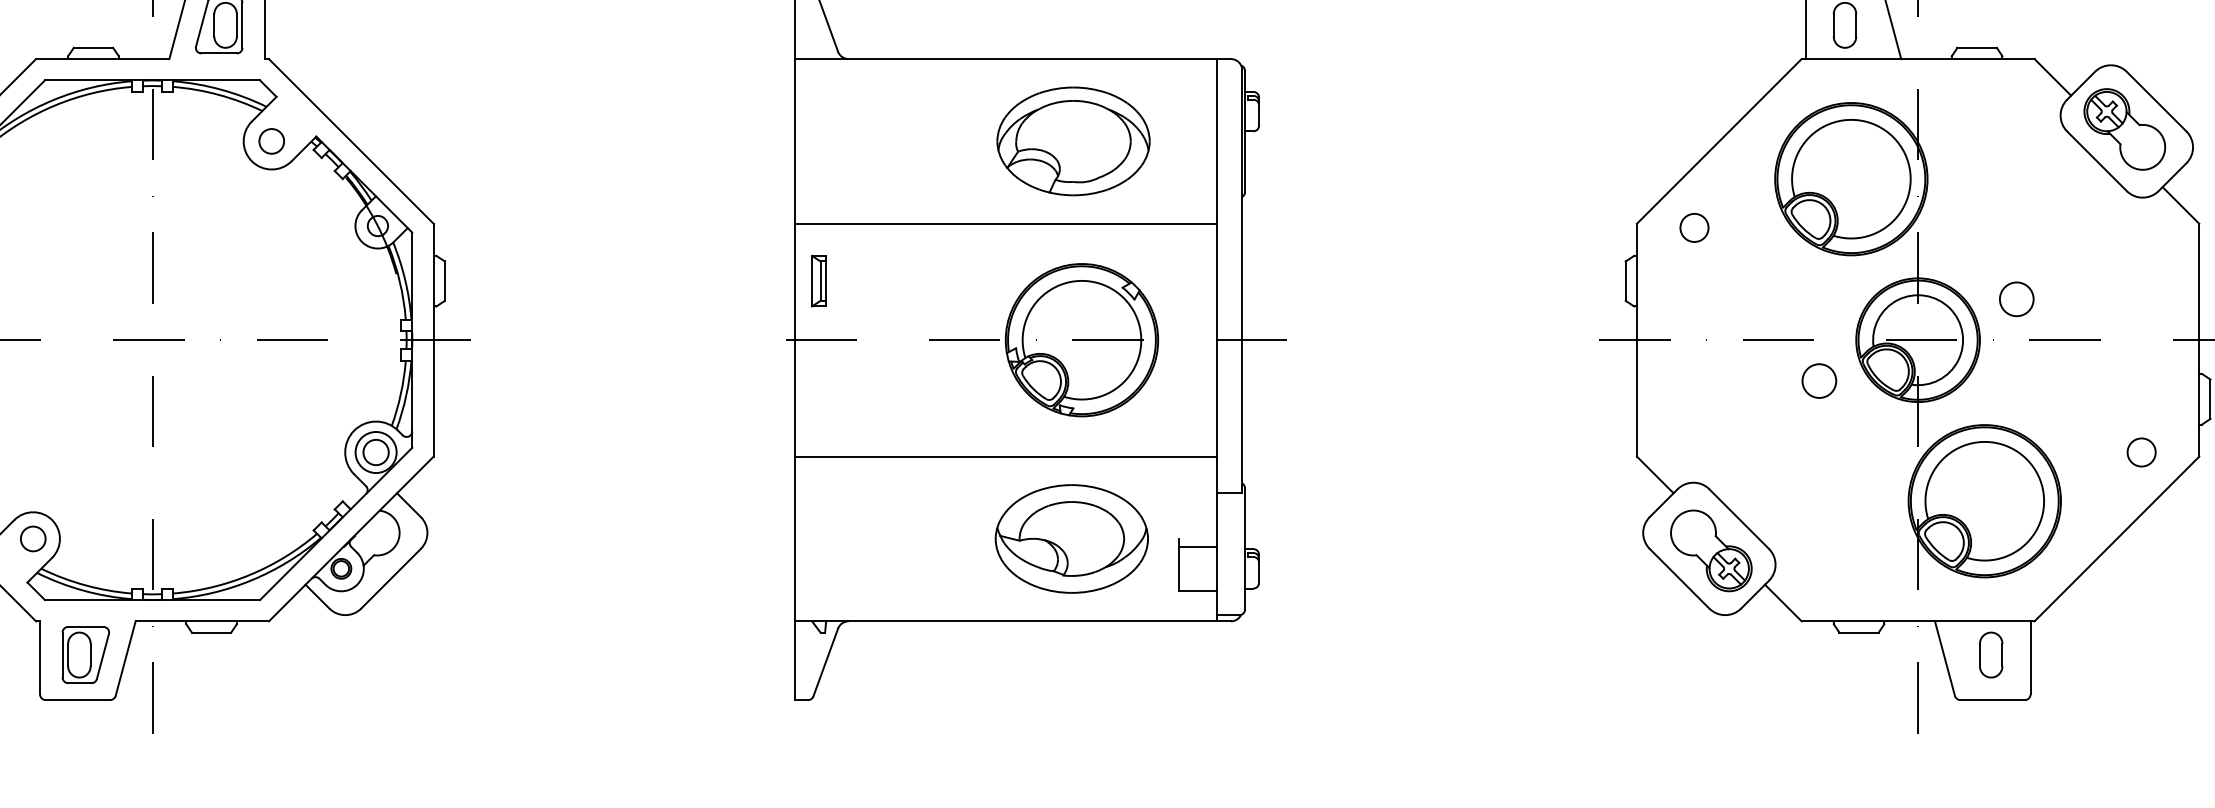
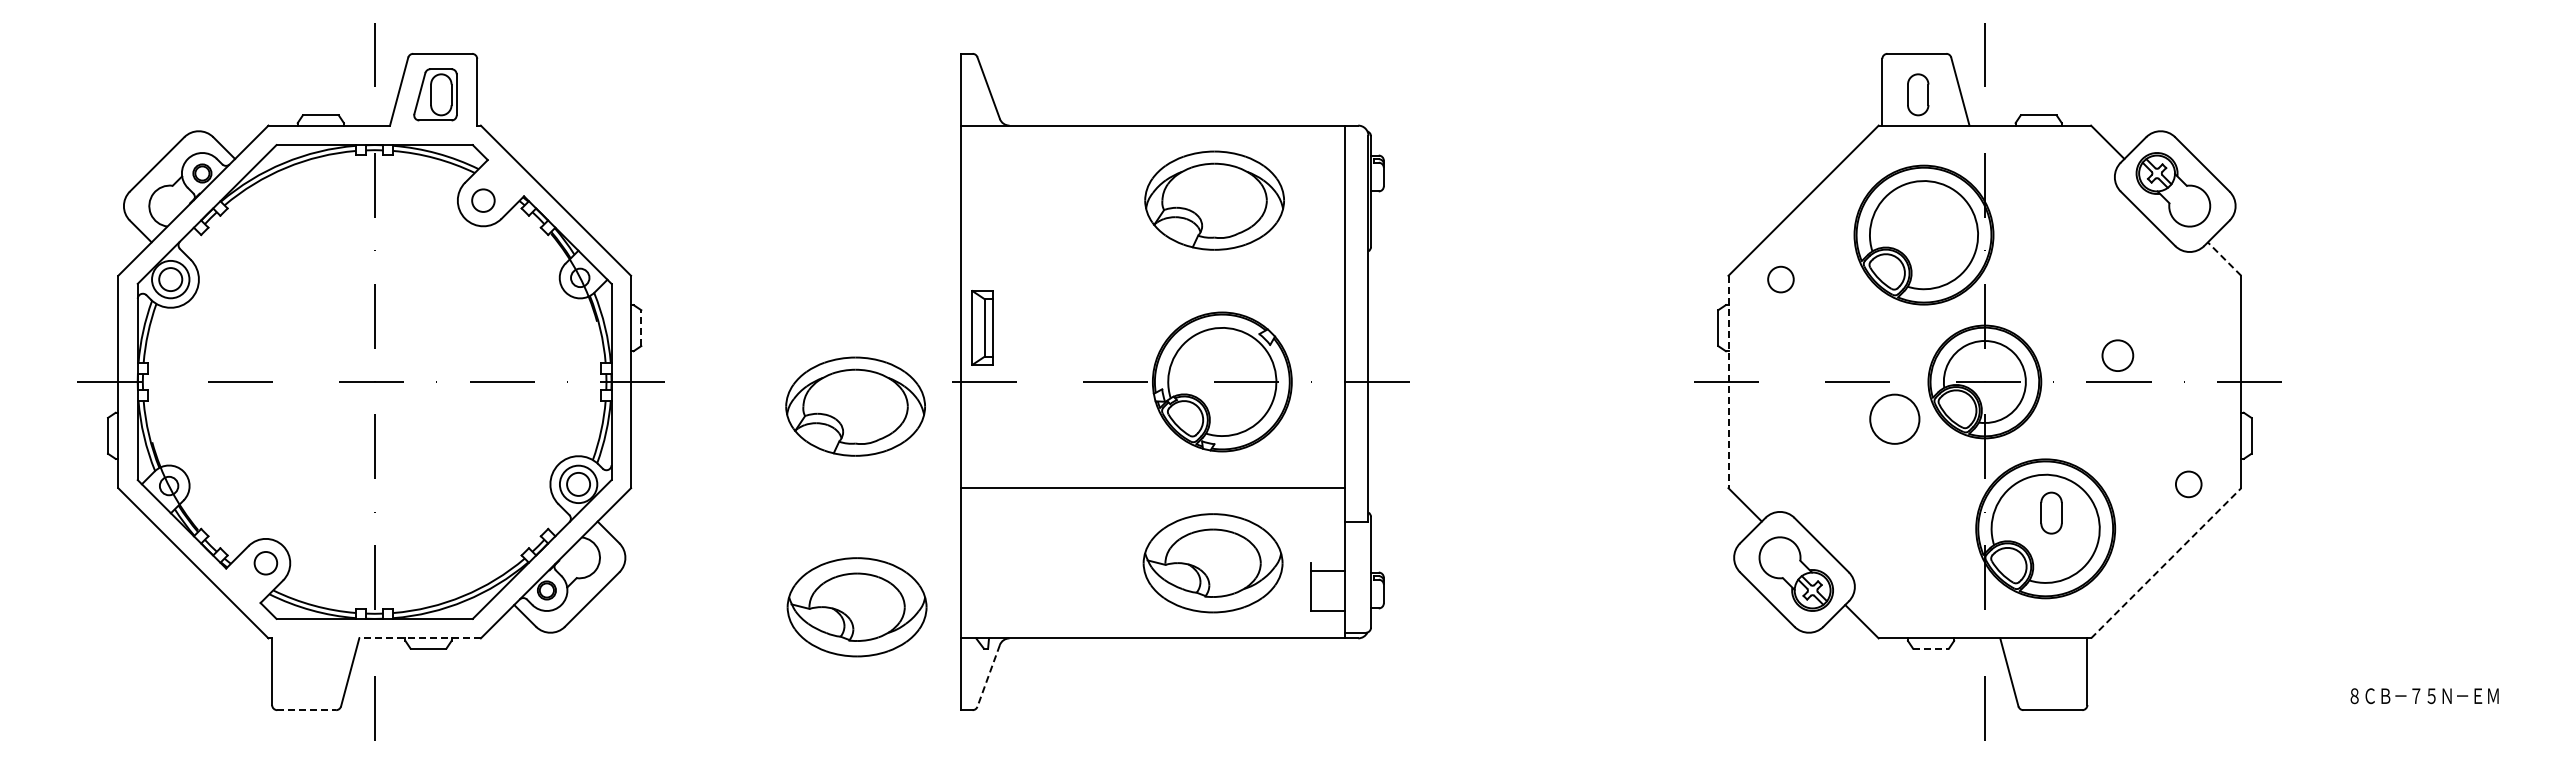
line: (2180, 205) -> (2224, 259), solid -> dashed
line: (1005, 223) -> (1152, 275), removed
line: (445, 281) -> (641, 328), solid -> dashed
part: (818, 281) -> (982, 328), size x1.6
circle: (2016, 299) -> (2117, 355), moved
line: (1636, 340) -> (1728, 382), solid -> dashed
part: (679, 367) -> (855, 406), added
circle: (1819, 380) -> (1894, 418), size x1.6
line: (2117, 538) -> (2166, 562), solid -> dashed
part: (680, 587) -> (856, 607), added
line: (202, 621) -> (420, 638), solid -> dashed
line: (1859, 632) -> (1931, 648), solid -> dashed
part: (85, 654) -> (313, 668), removed
part: (1991, 654) -> (2051, 512), moved
line: (825, 662) -> (988, 675), solid -> dashed
line: (78, 700) -> (307, 710), solid -> dashed

